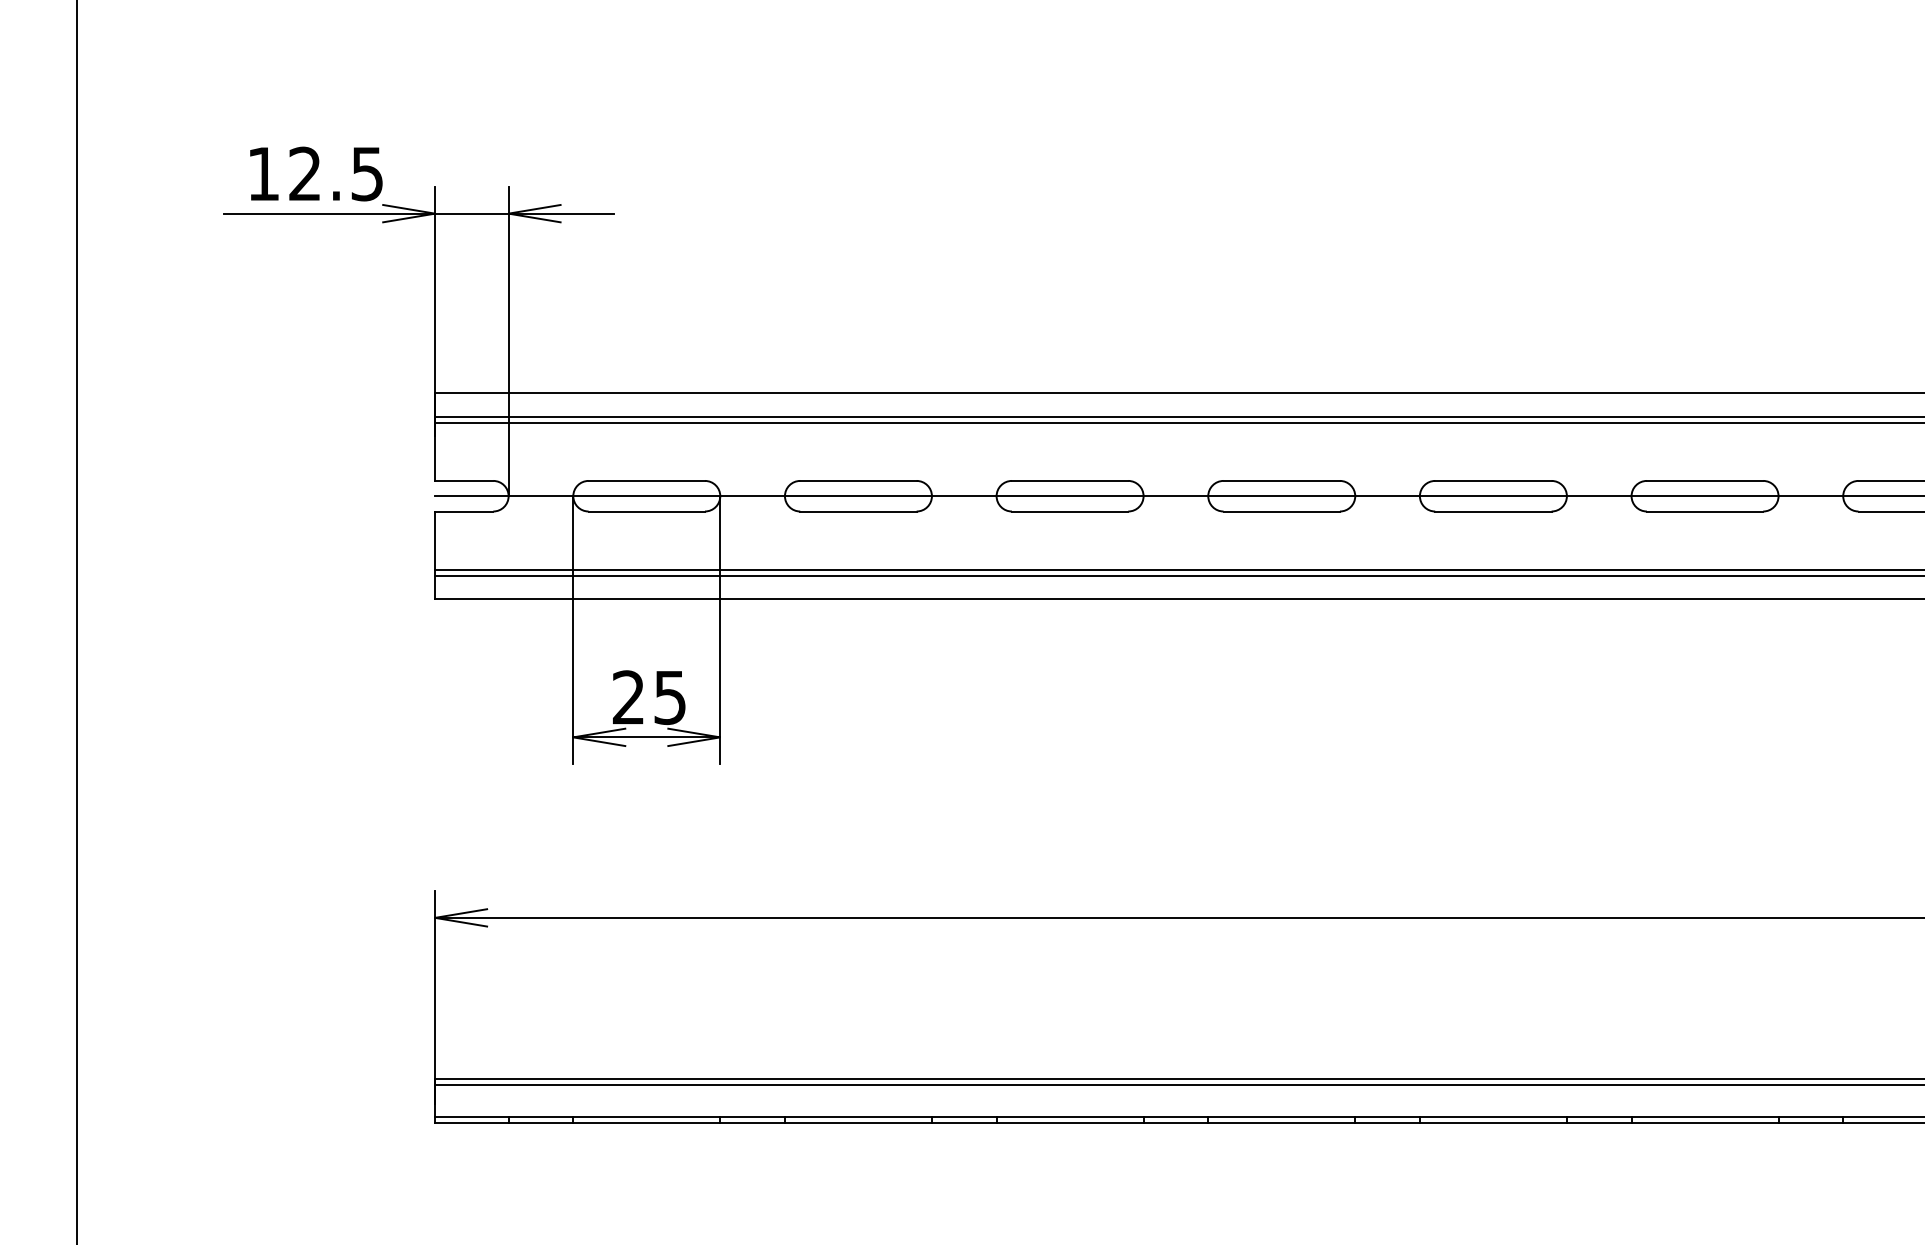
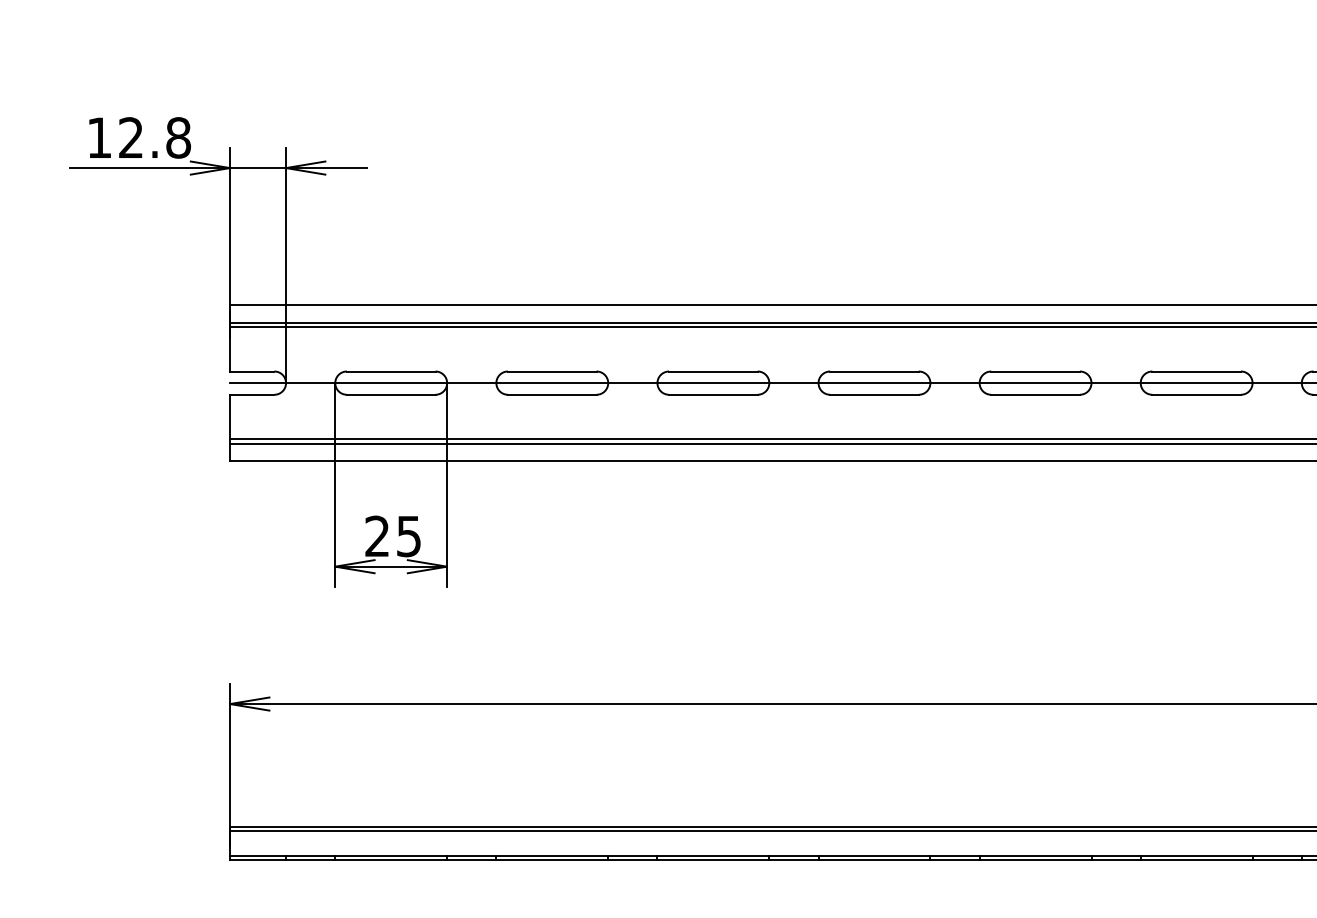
text: (367, 173) -> (178, 137), 12.5 -> 12.8

